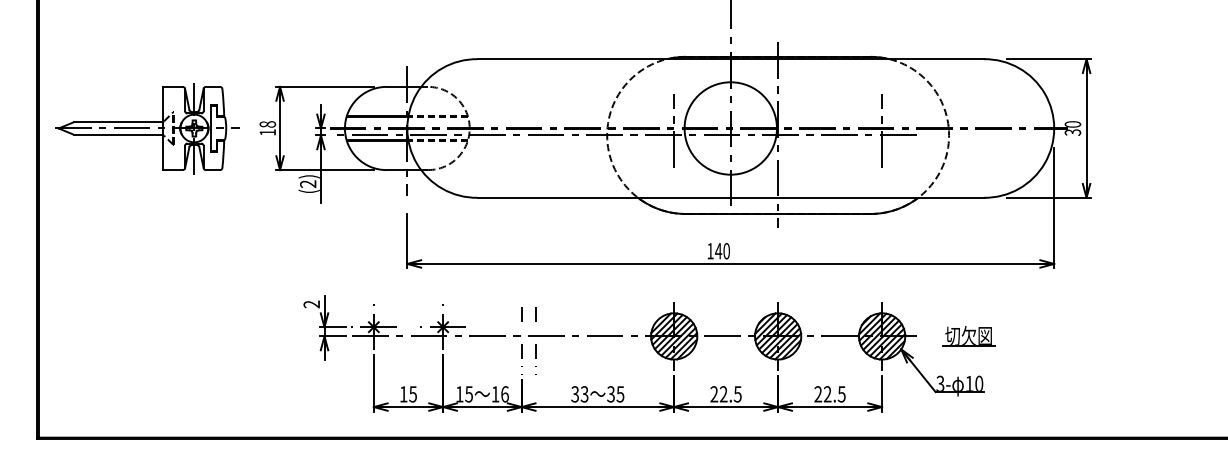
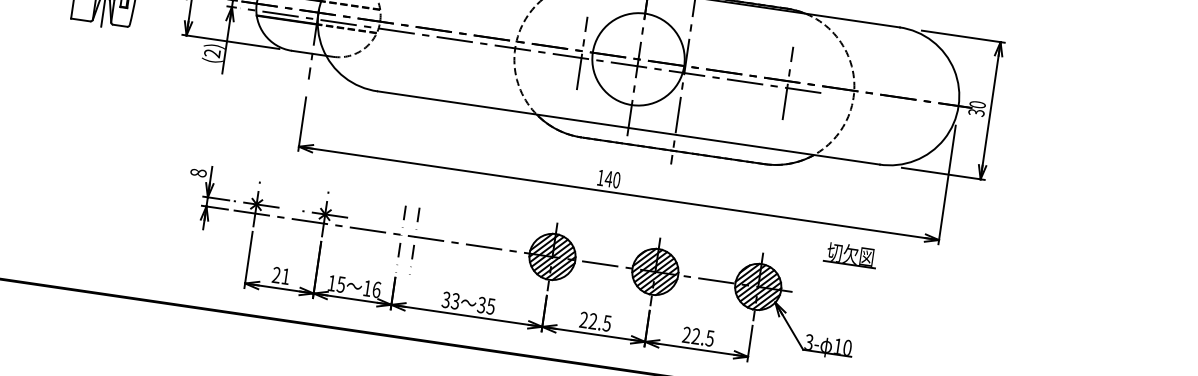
text: (311, 304) -> (198, 173), 2 -> 8
part: (968, 336) -> (850, 254), moved
text: (407, 394) -> (280, 275), 15 -> 21

